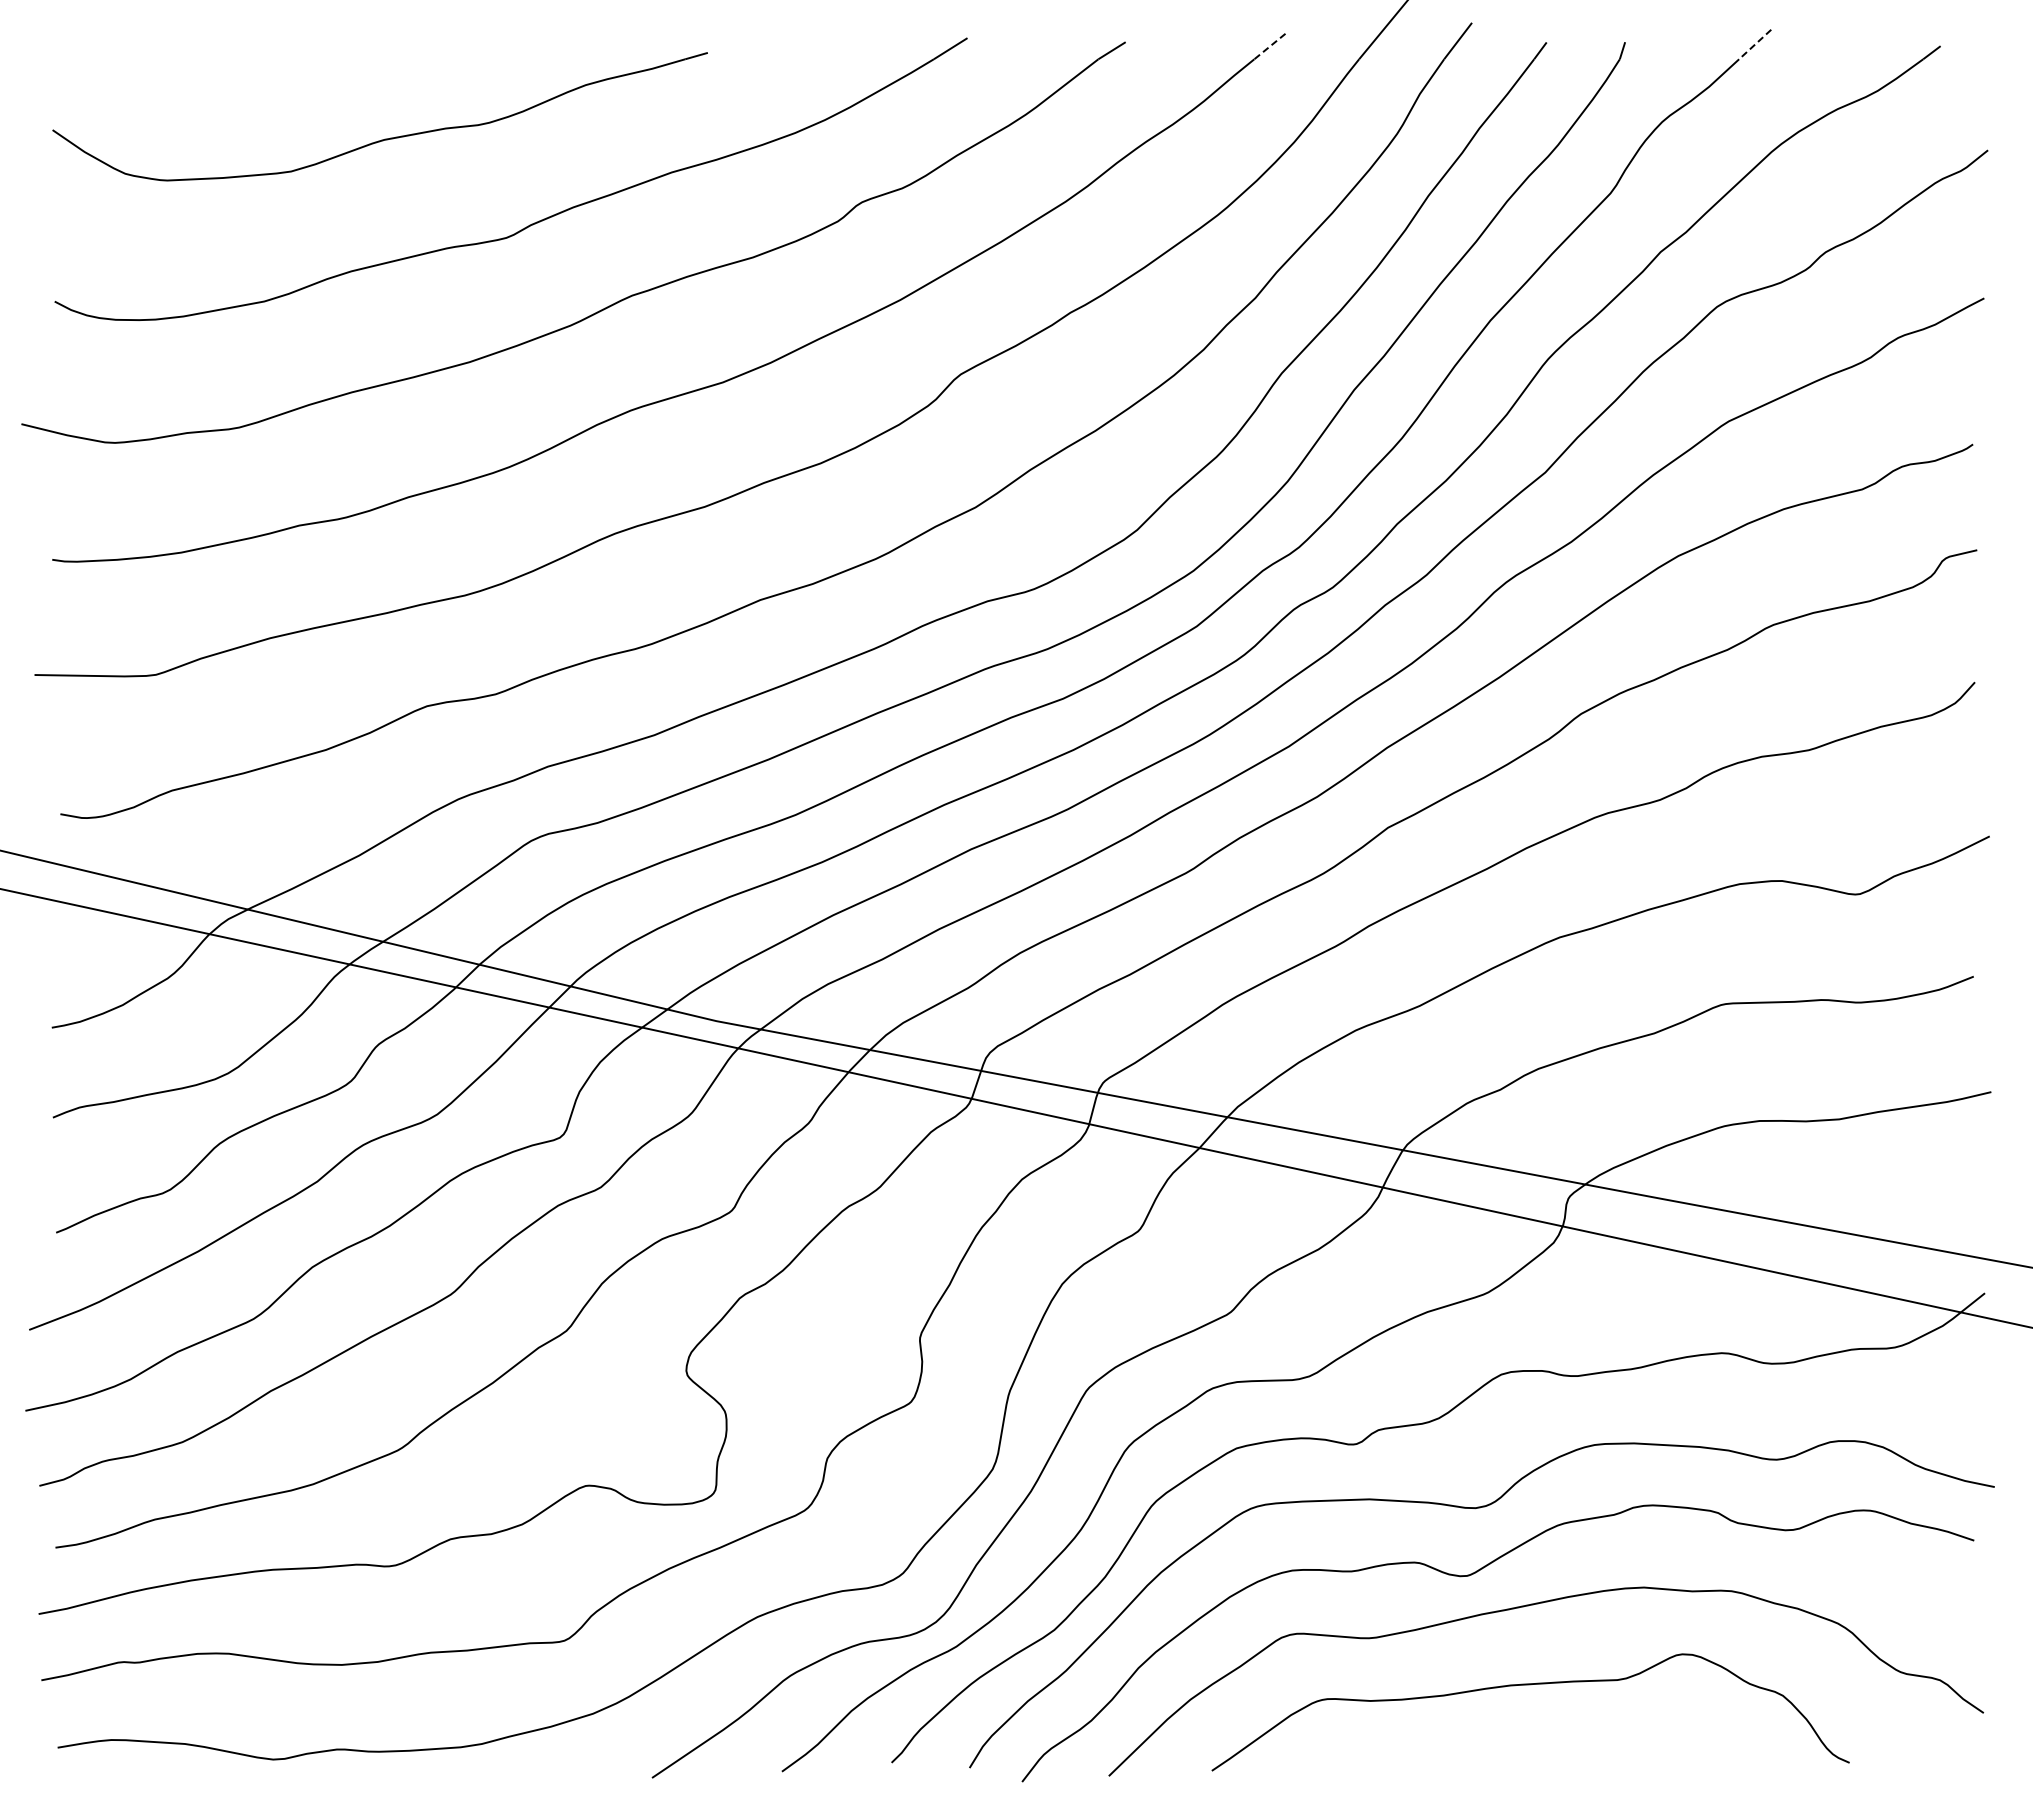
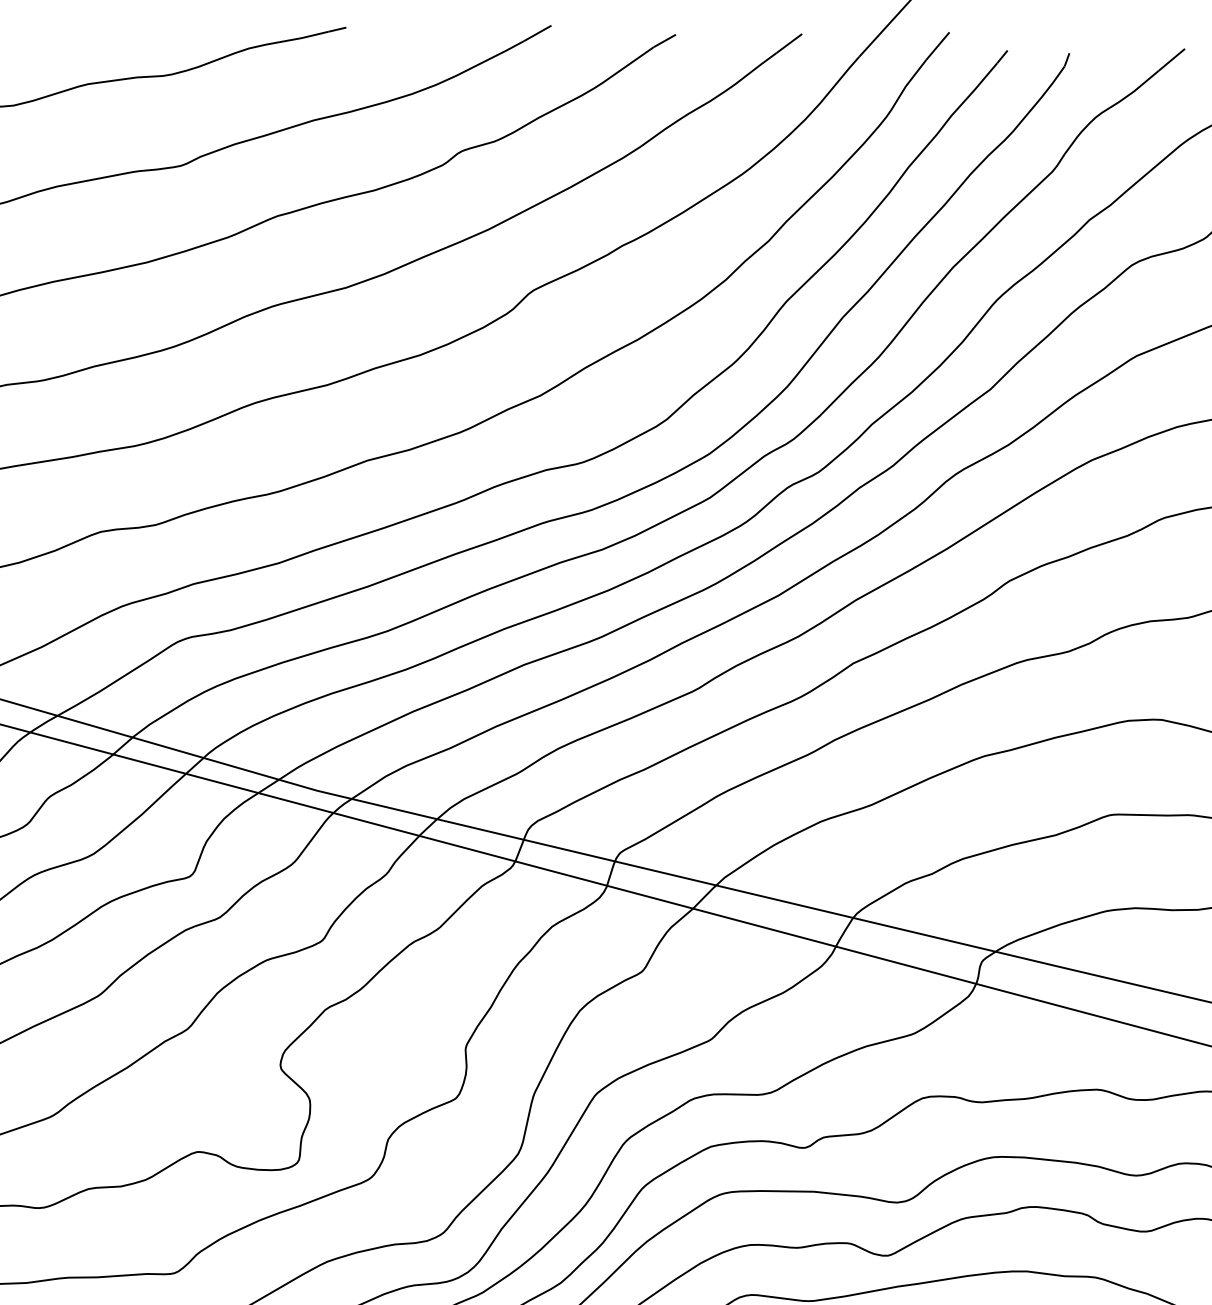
line: (1755, 44) -> (1172, 59), dashed -> solid
line: (1269, 46) -> (789, 43), dashed -> solid

